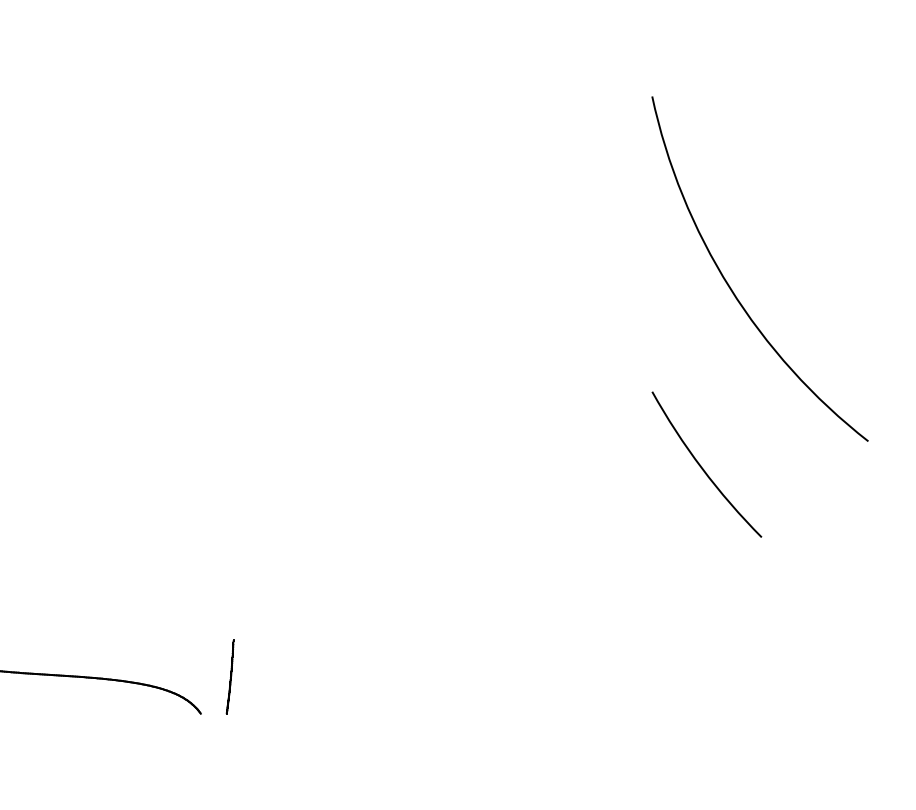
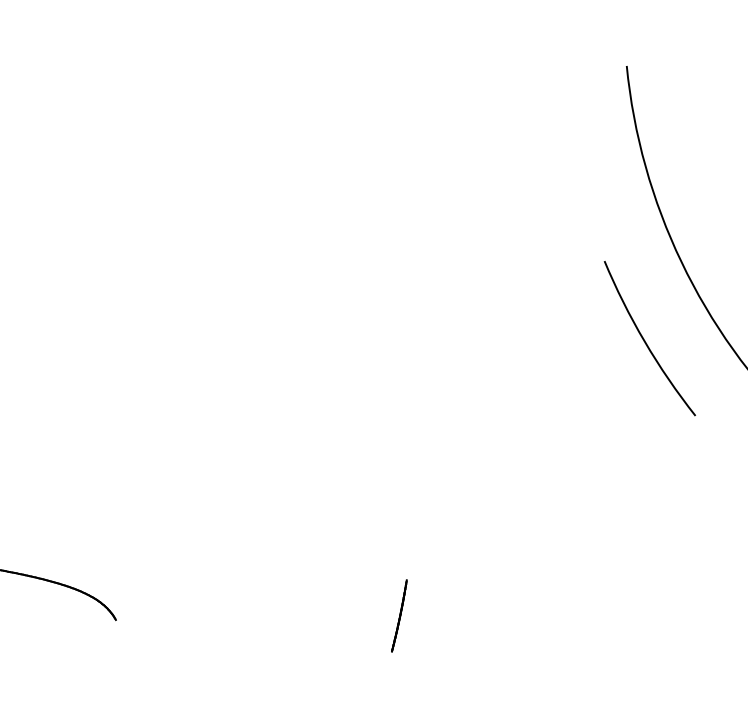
arc: (702, 467) -> (645, 340), moved
line: (230, 676) -> (399, 615), moved

